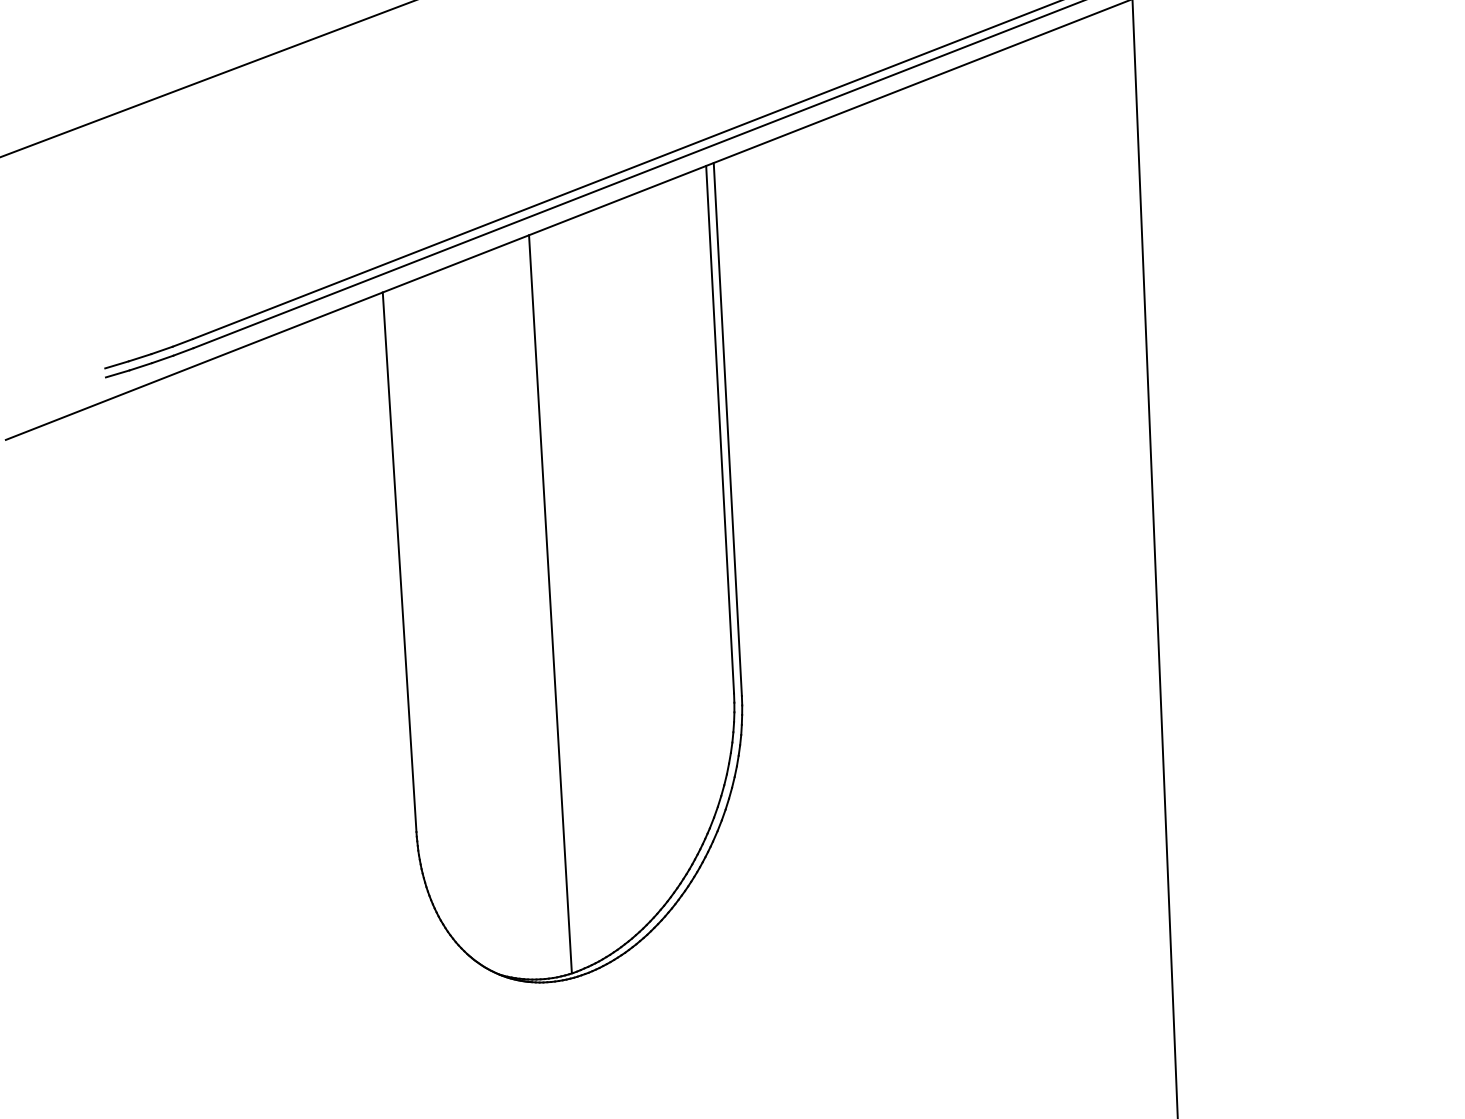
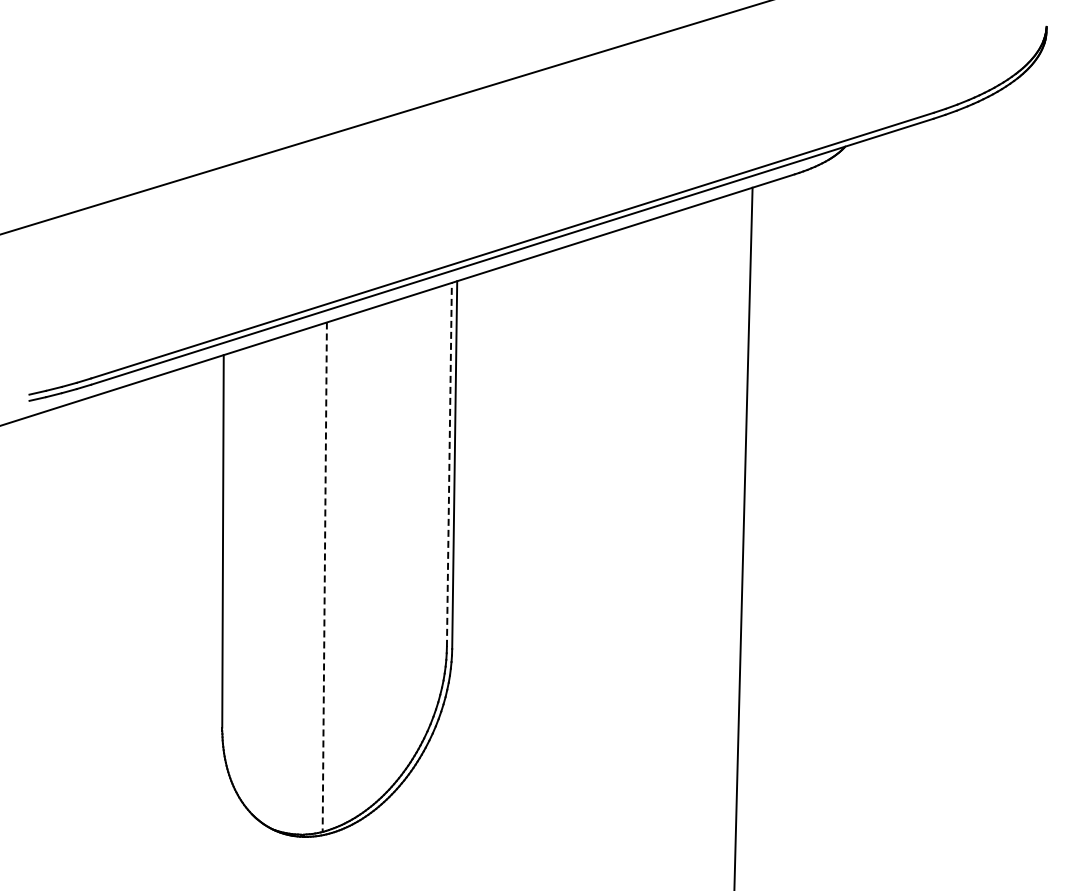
line: (720, 429) -> (449, 464), solid -> dashed
line: (550, 604) -> (324, 577), solid -> dashed

